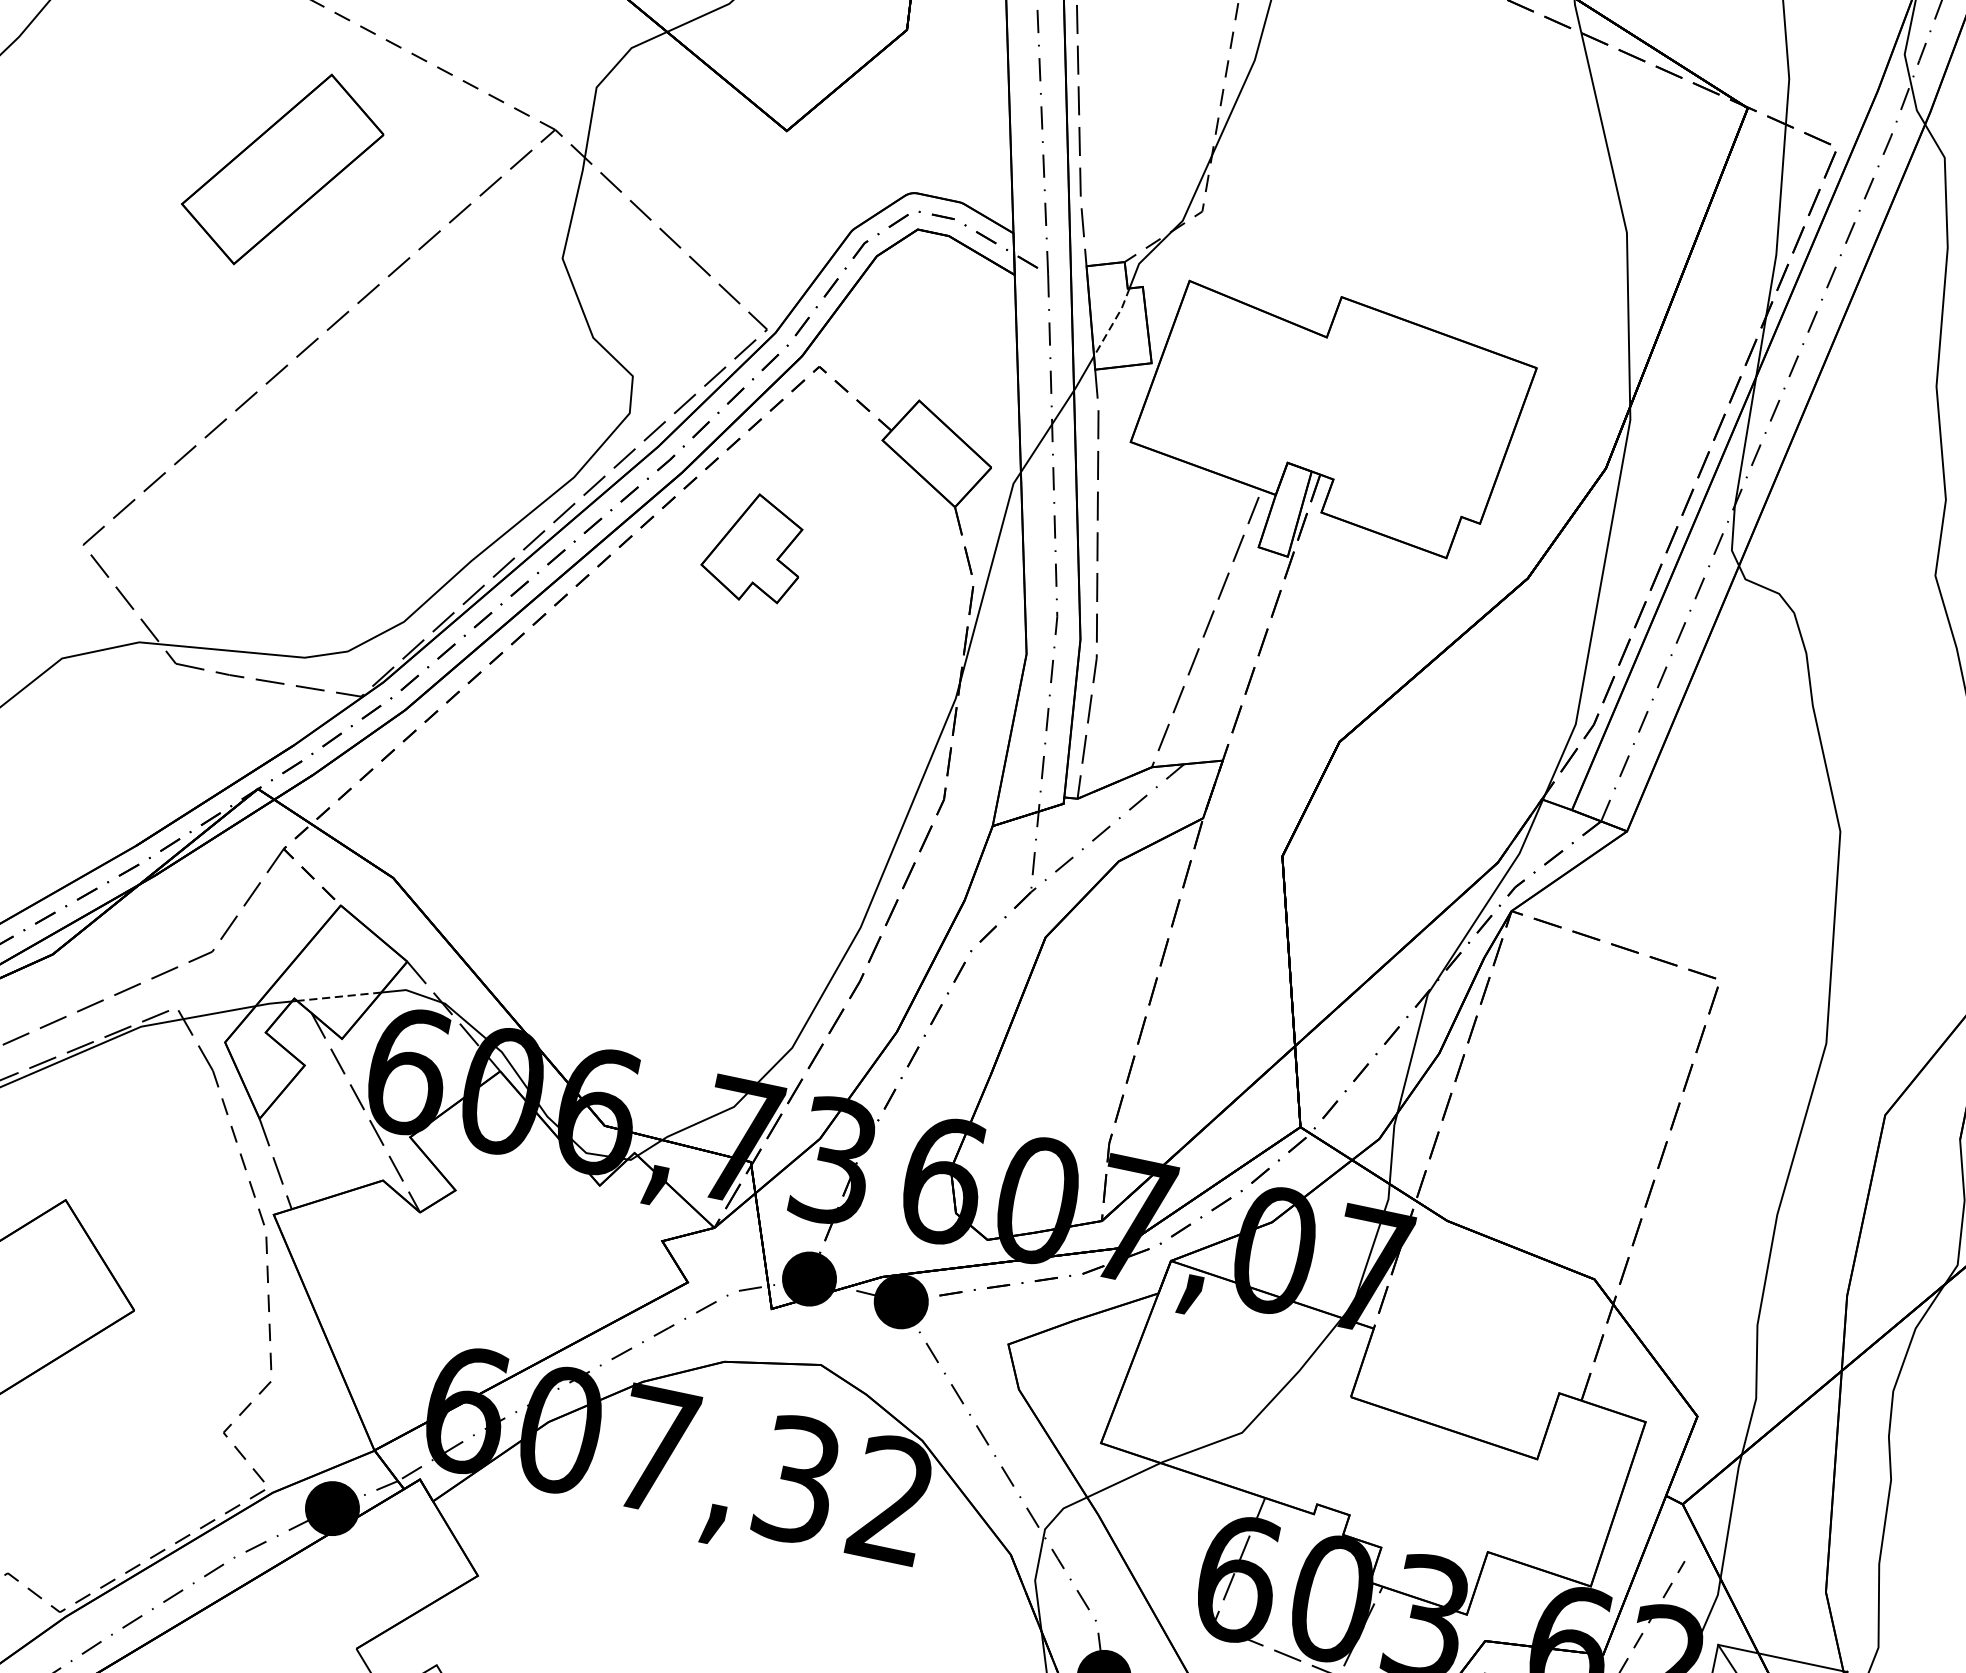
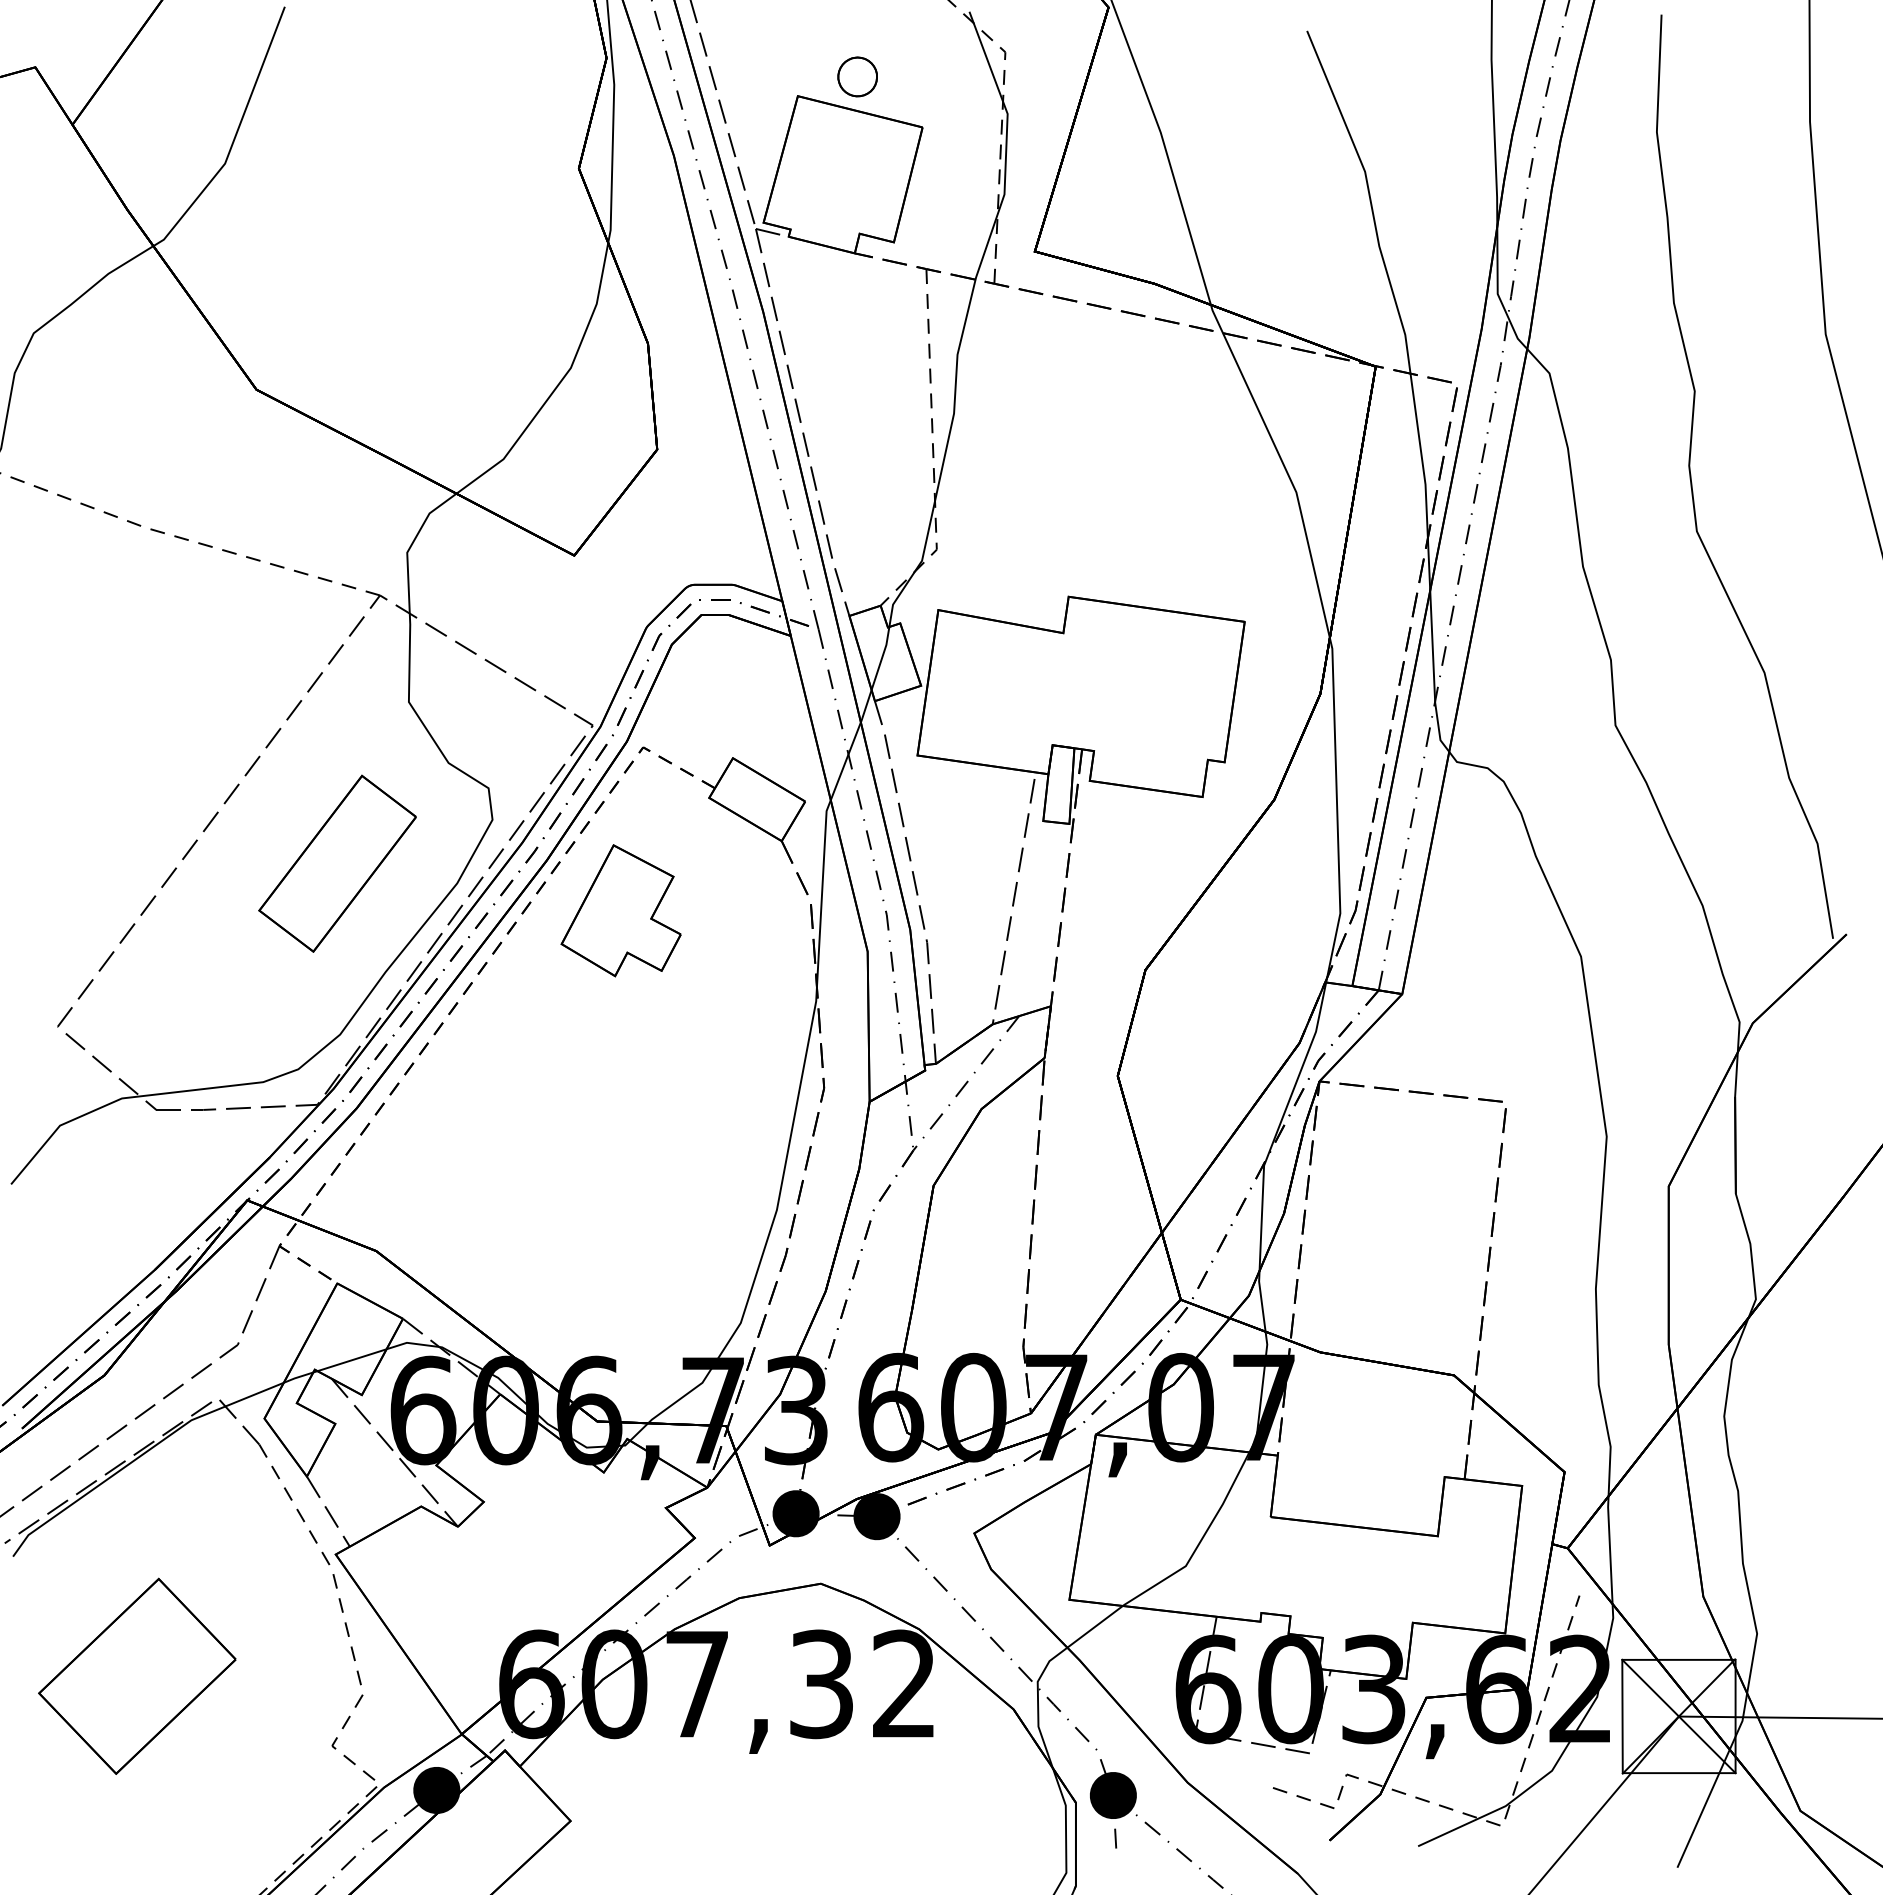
part: (282, 169) -> (337, 863), moved
line: (1114, 322) -> (882, 658), dashed -> solid
part: (754, 547) -> (620, 910), size x1.43
line: (338, 996) -> (351, 1360), dashed -> solid

